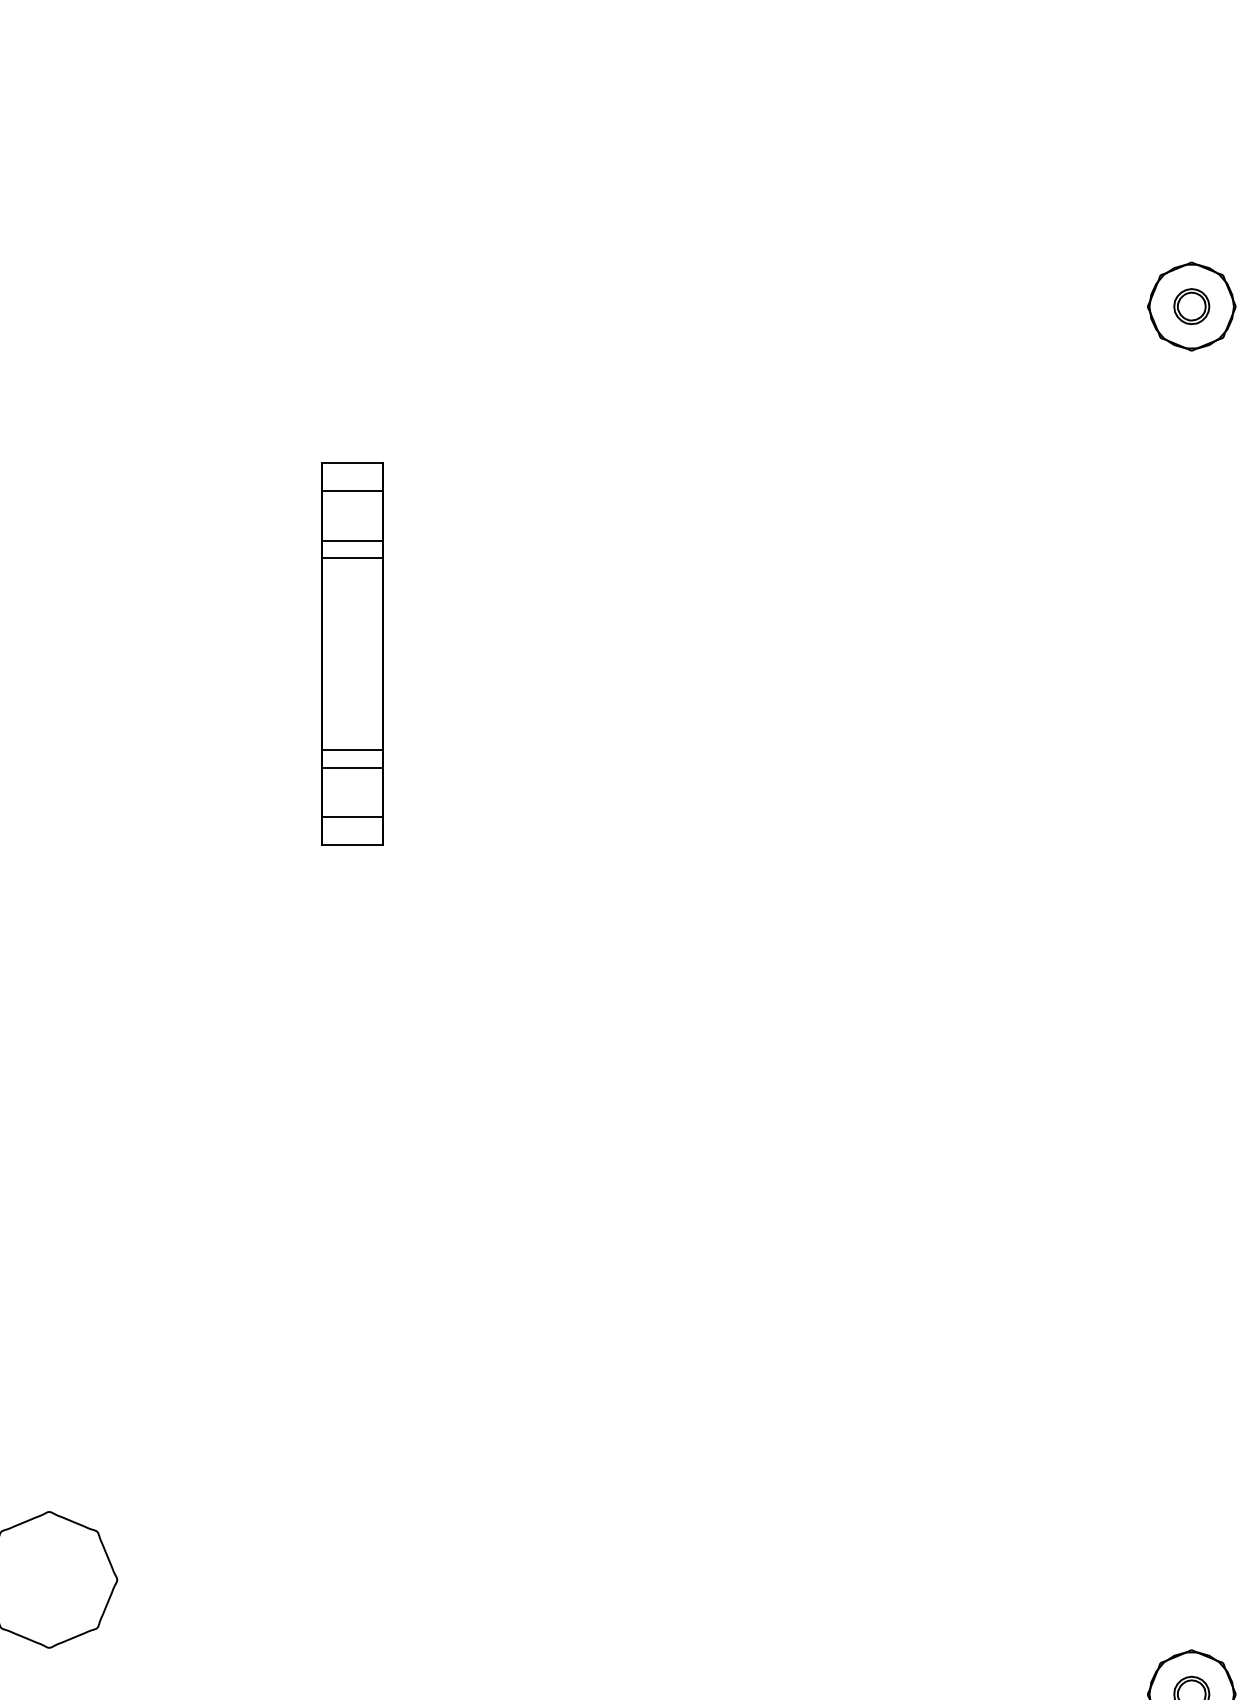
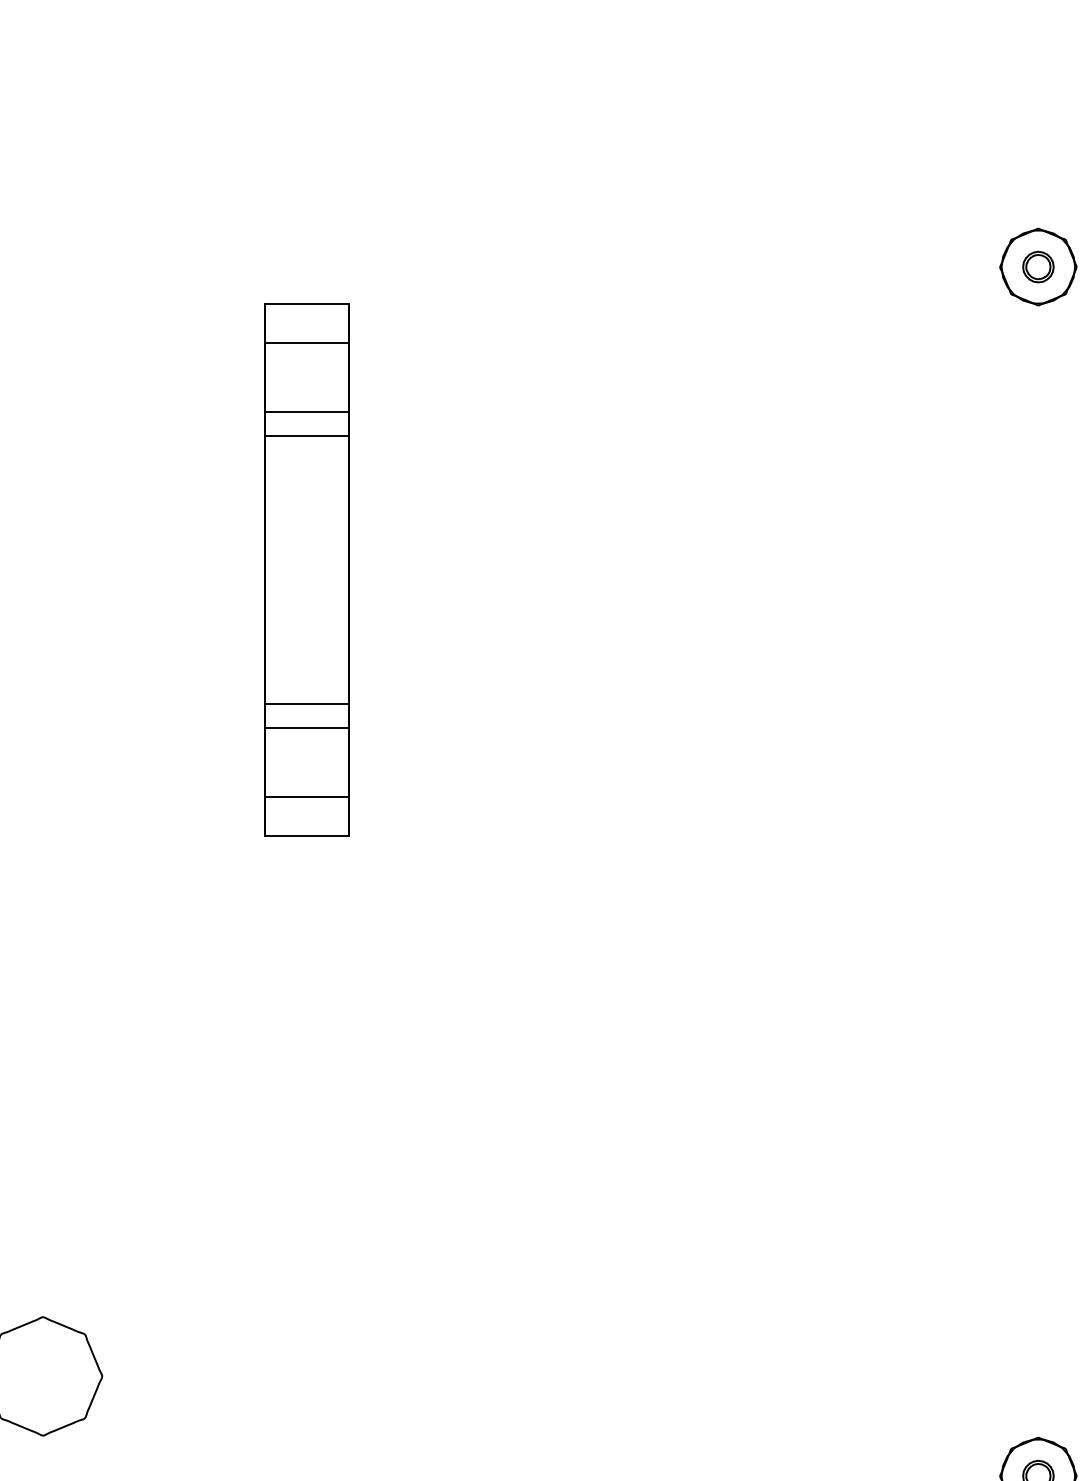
part: (352, 653) -> (307, 569), size x1.6

